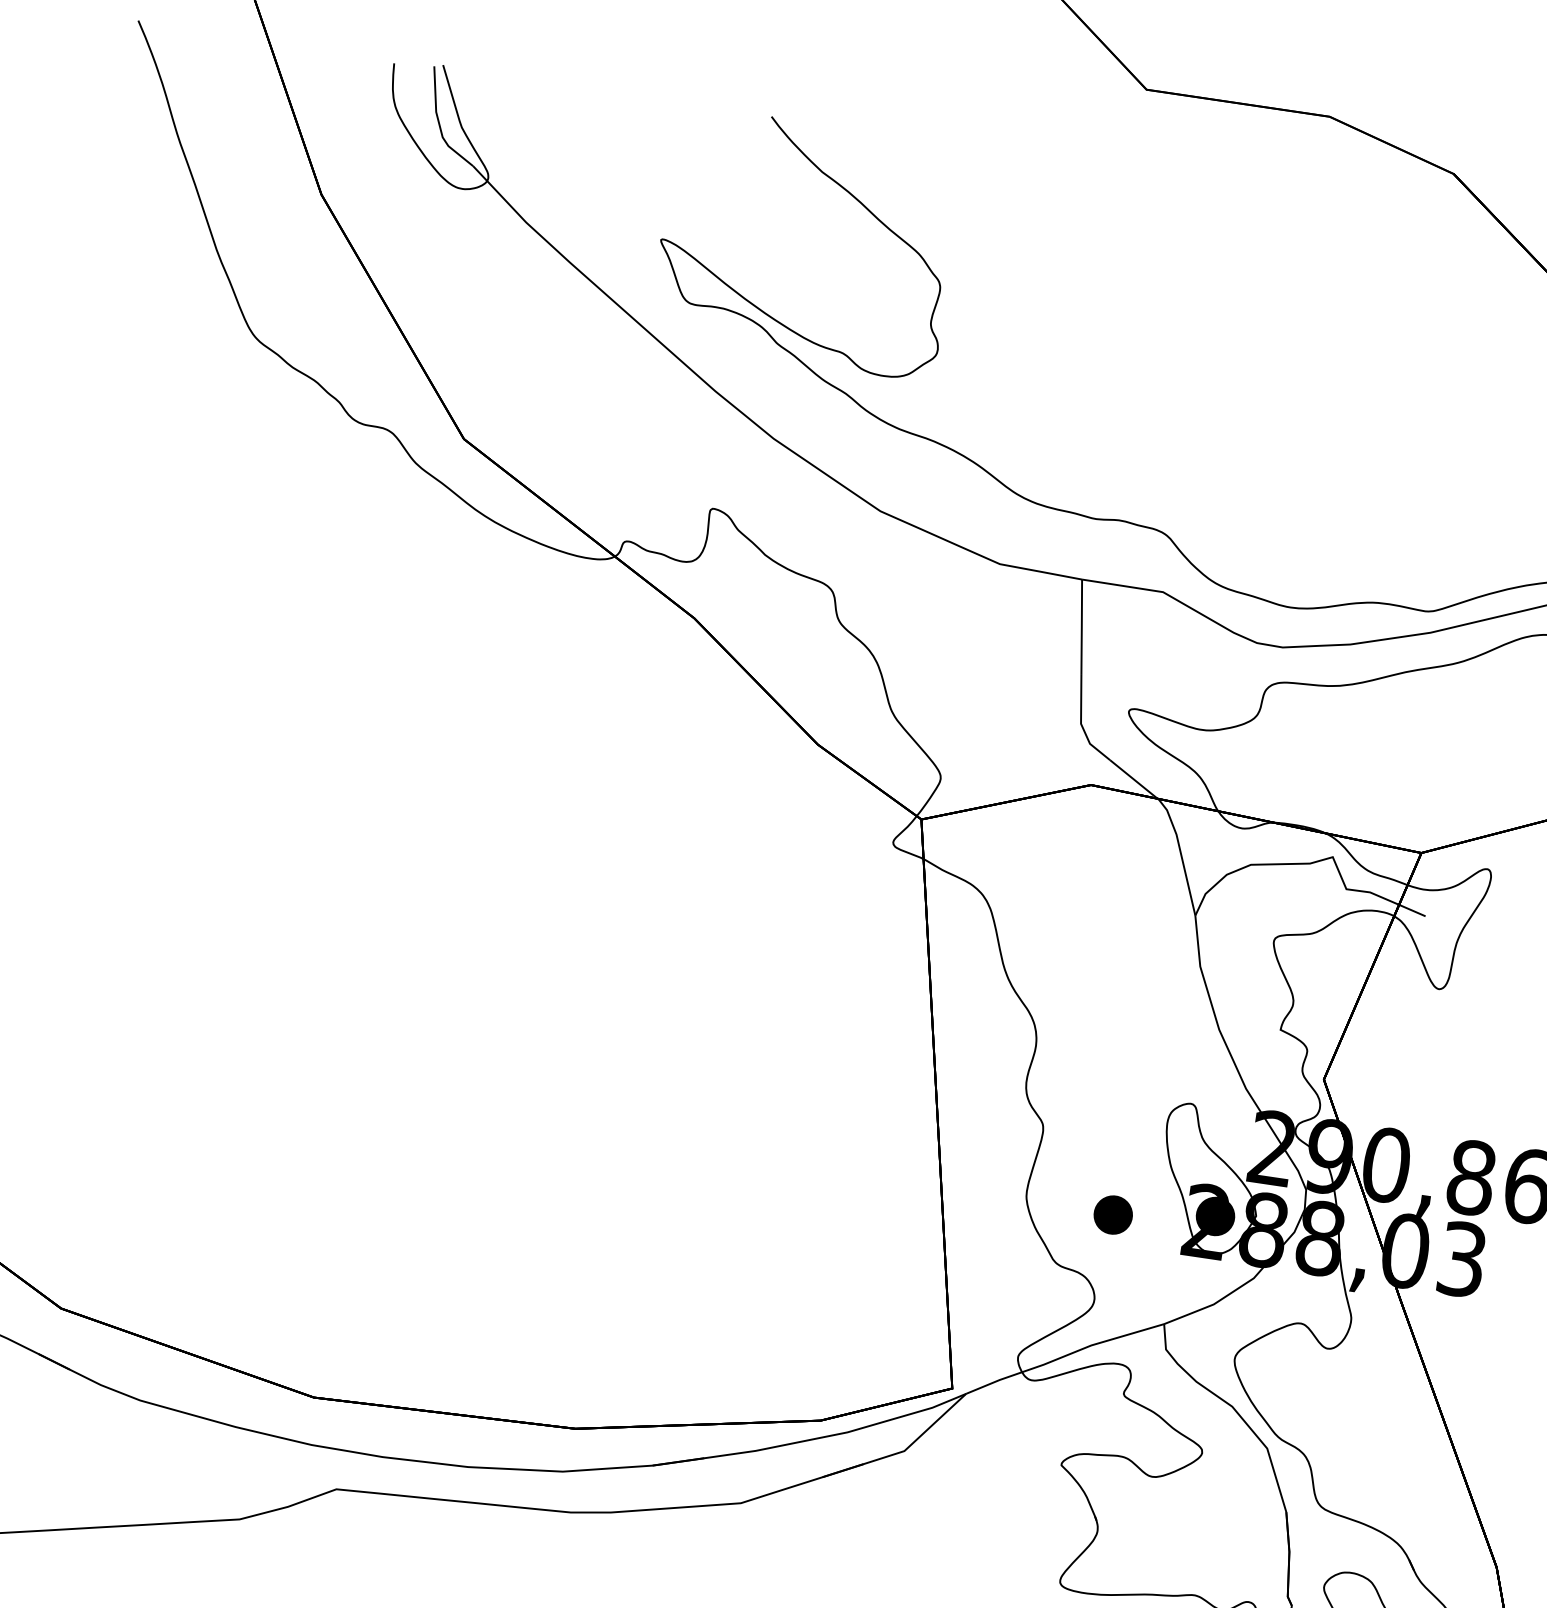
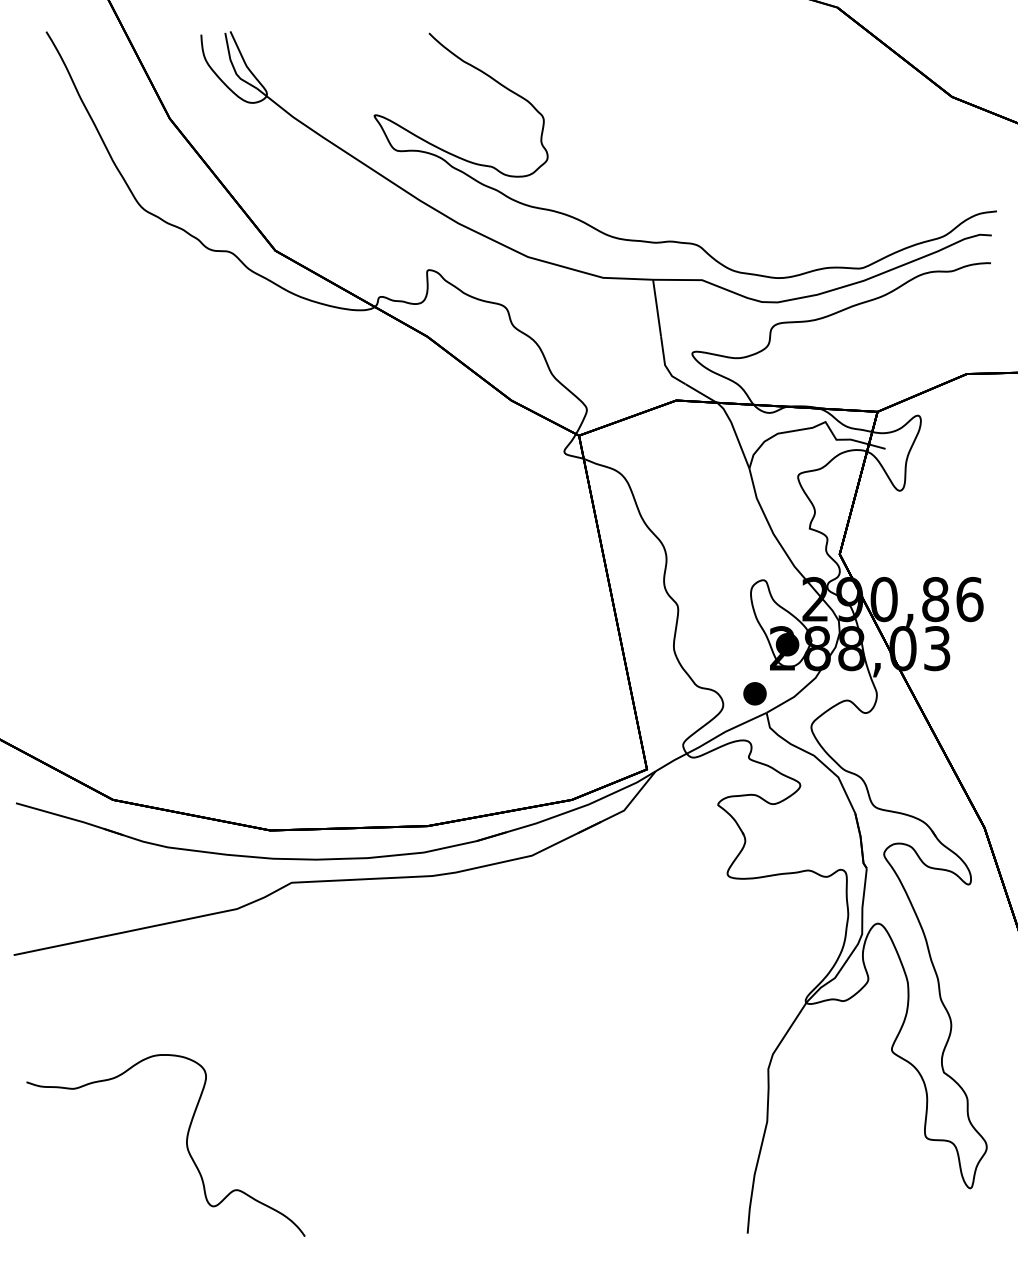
part: (1112, 1214) -> (754, 693), moved

